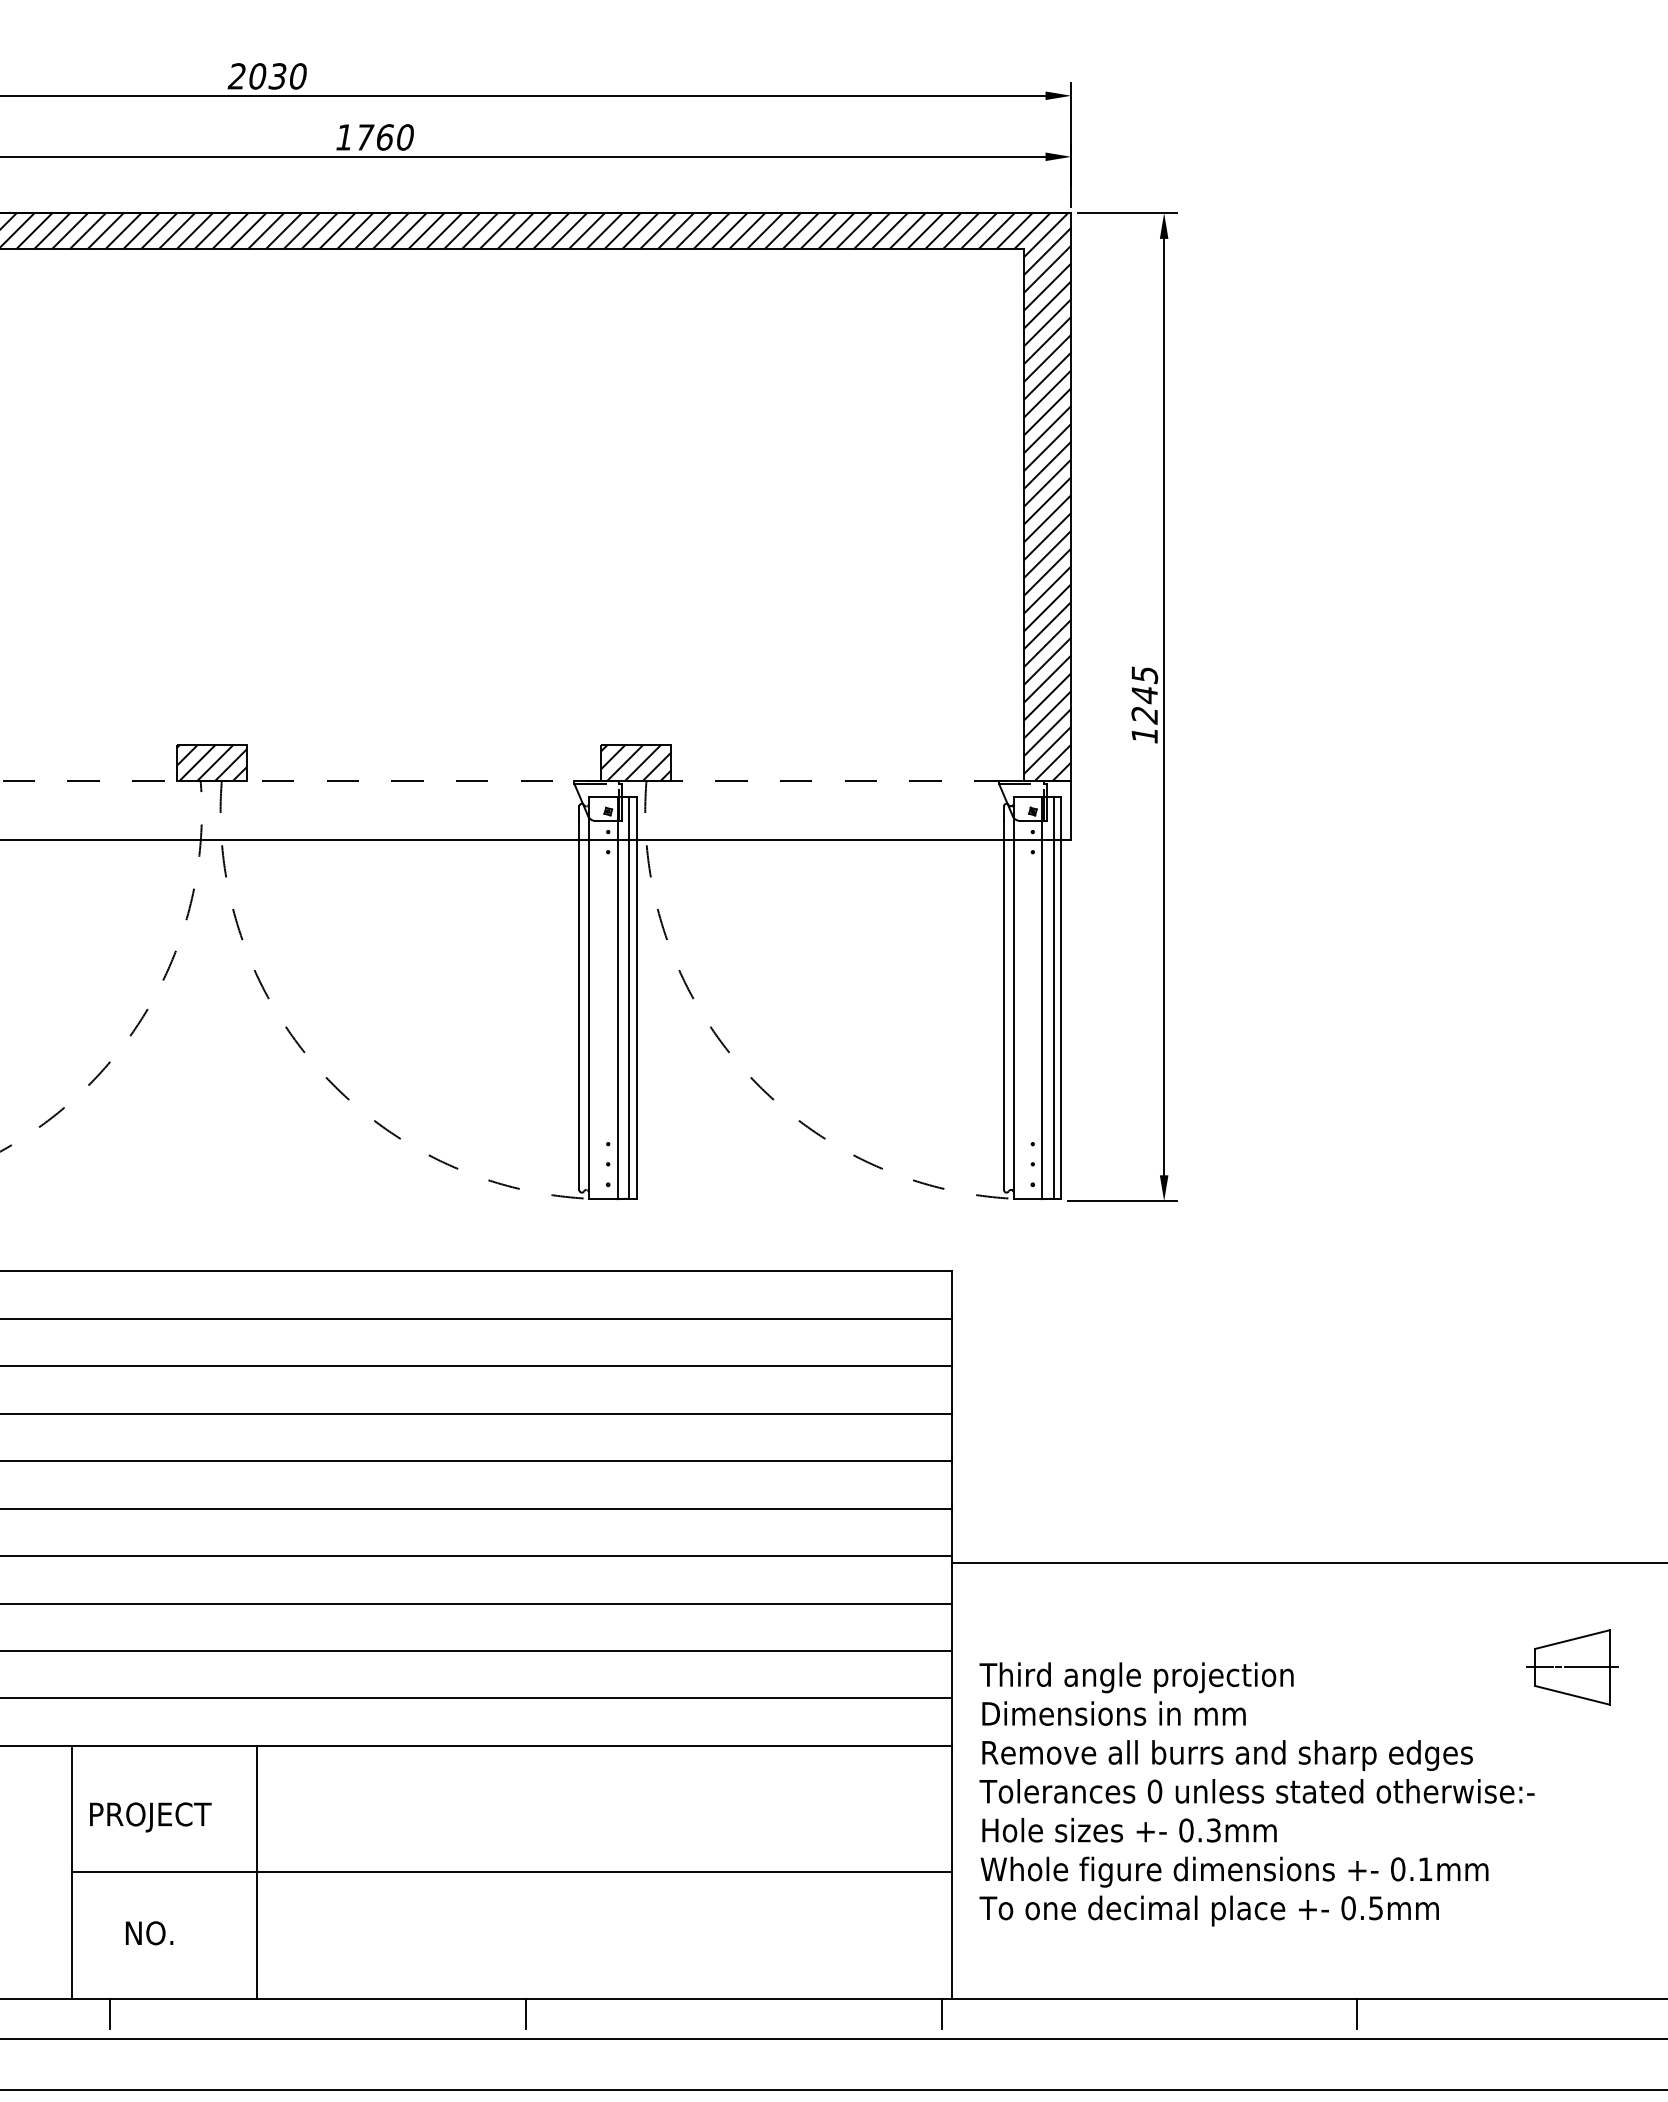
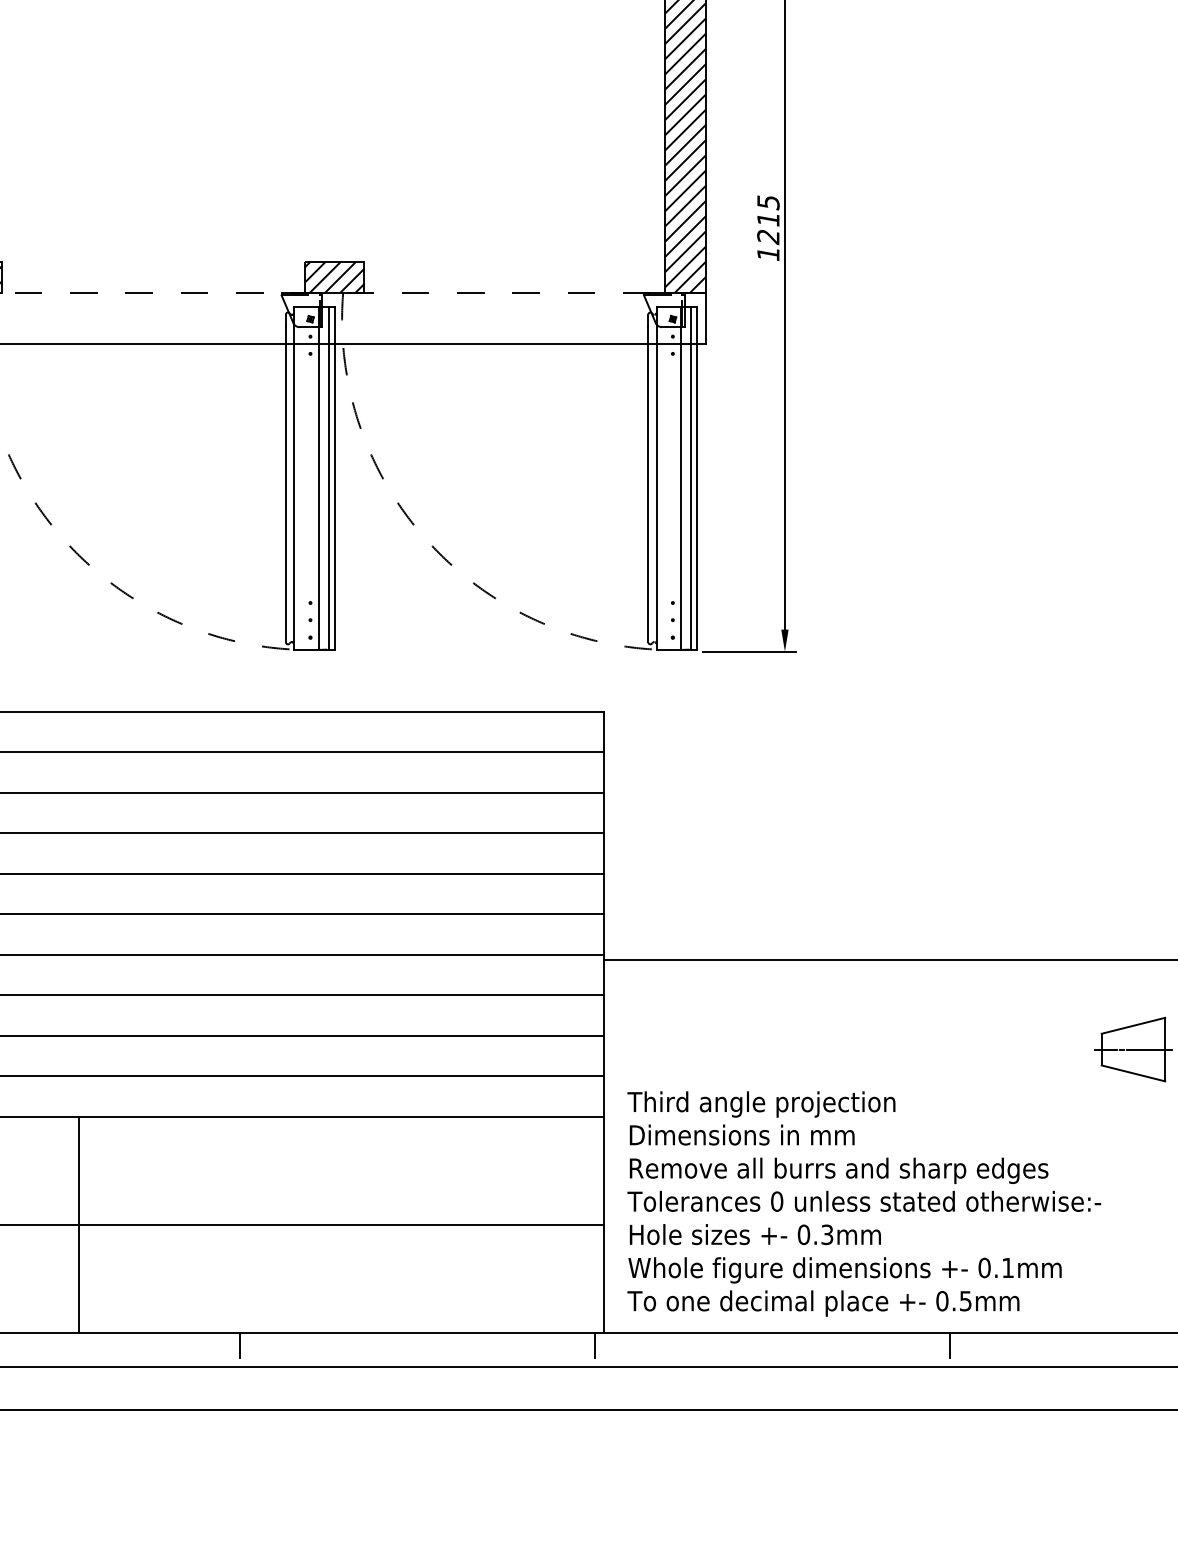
text: (1144, 695) -> (768, 220), 1245 -> 1215
text: (1256, 1794) -> (863, 1204), moved
line: (257, 1872) -> (79, 1224), moved

